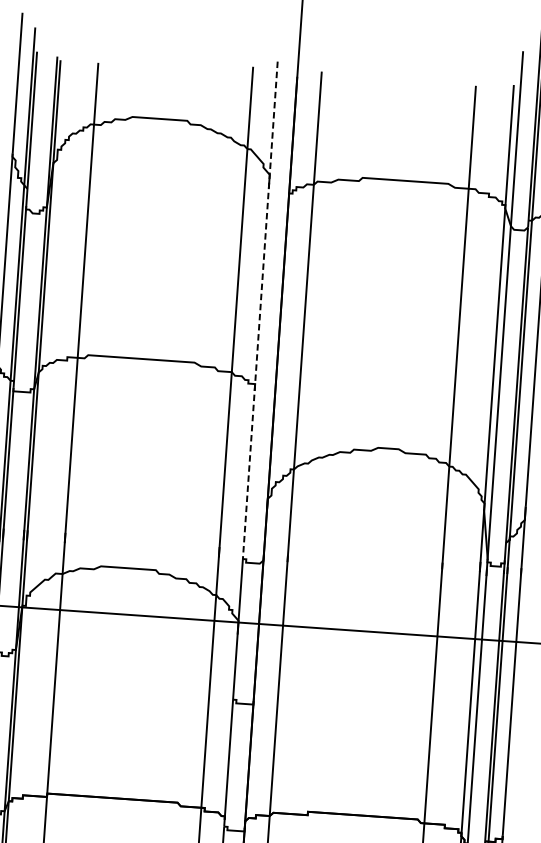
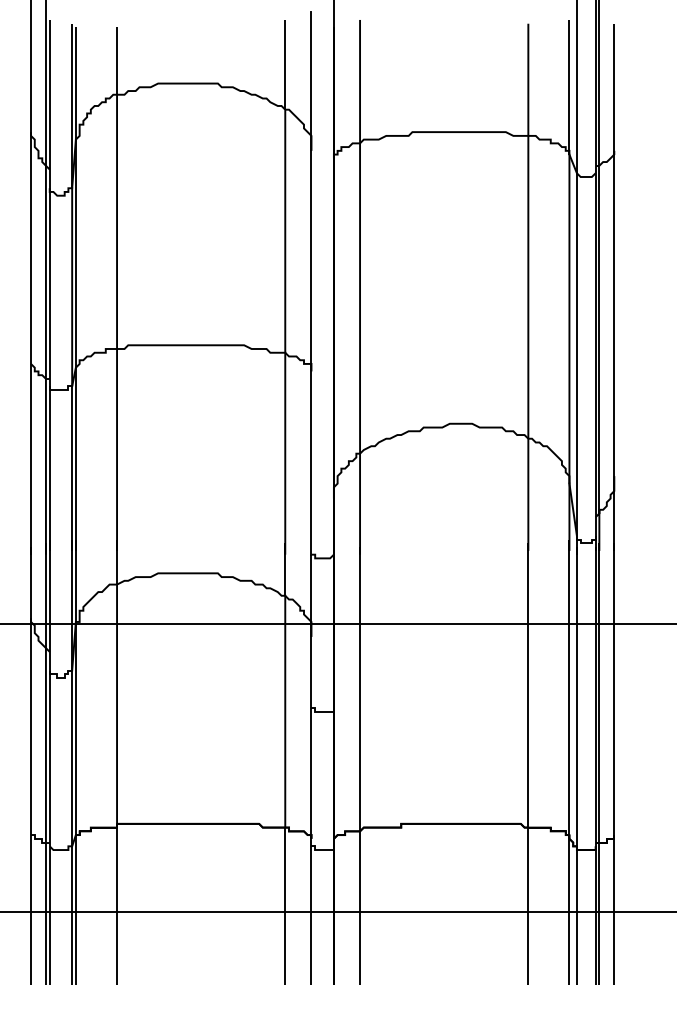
line: (260, 311) -> (311, 284), dashed -> solid

